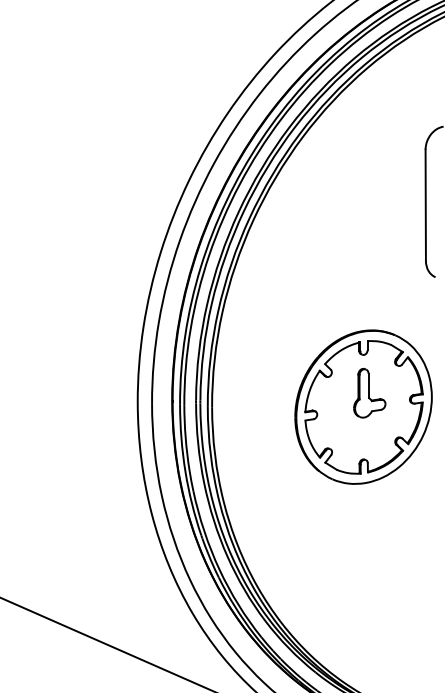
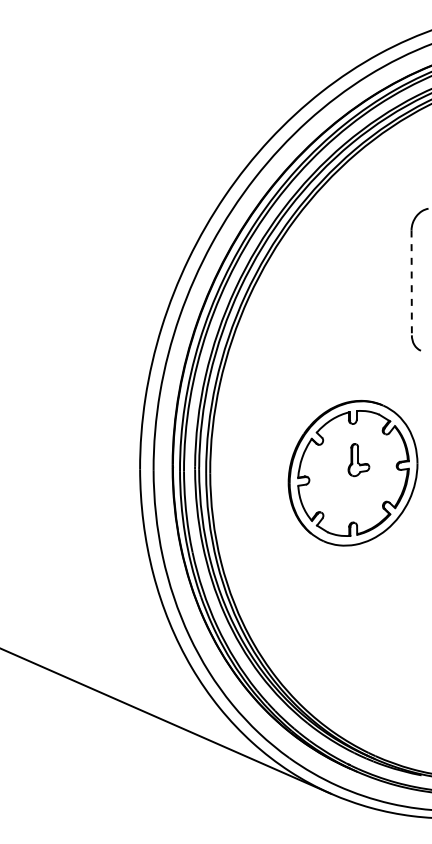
line: (425, 205) -> (411, 283), solid -> dashed
part: (369, 392) -> (358, 459), size x0.7

